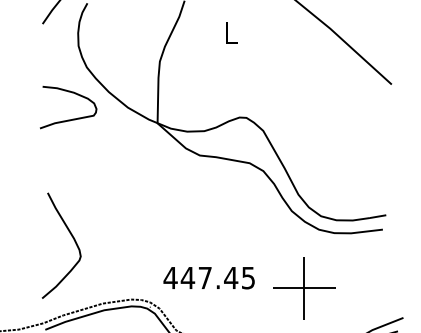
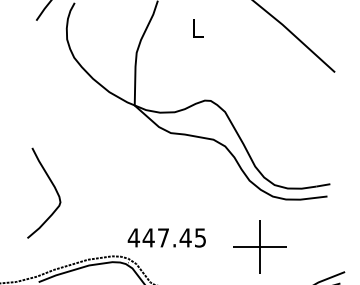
curve: (72, 118) -> (61, 101), removed
curve: (73, 240) -> (54, 188), moved
text: (208, 278) -> (166, 238), moved

